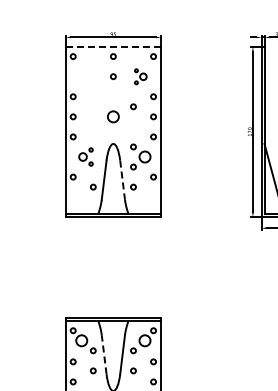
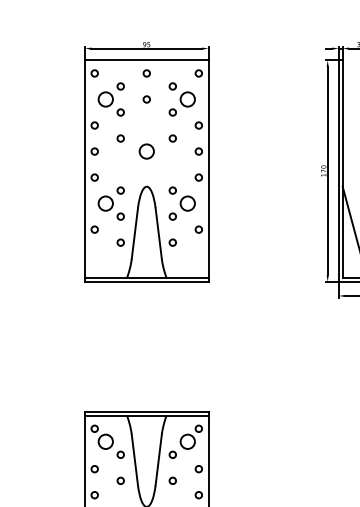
line: (113, 46) -> (146, 60), dashed -> solid
part: (85, 76) -> (110, 99), added
part: (140, 76) -> (181, 99), size x1.67
circle: (92, 106) -> (119, 138), added
part: (85, 156) -> (110, 202), size x1.43
line: (122, 180) -> (158, 234), dashed -> solid
line: (104, 354) -> (135, 459), dashed -> solid

